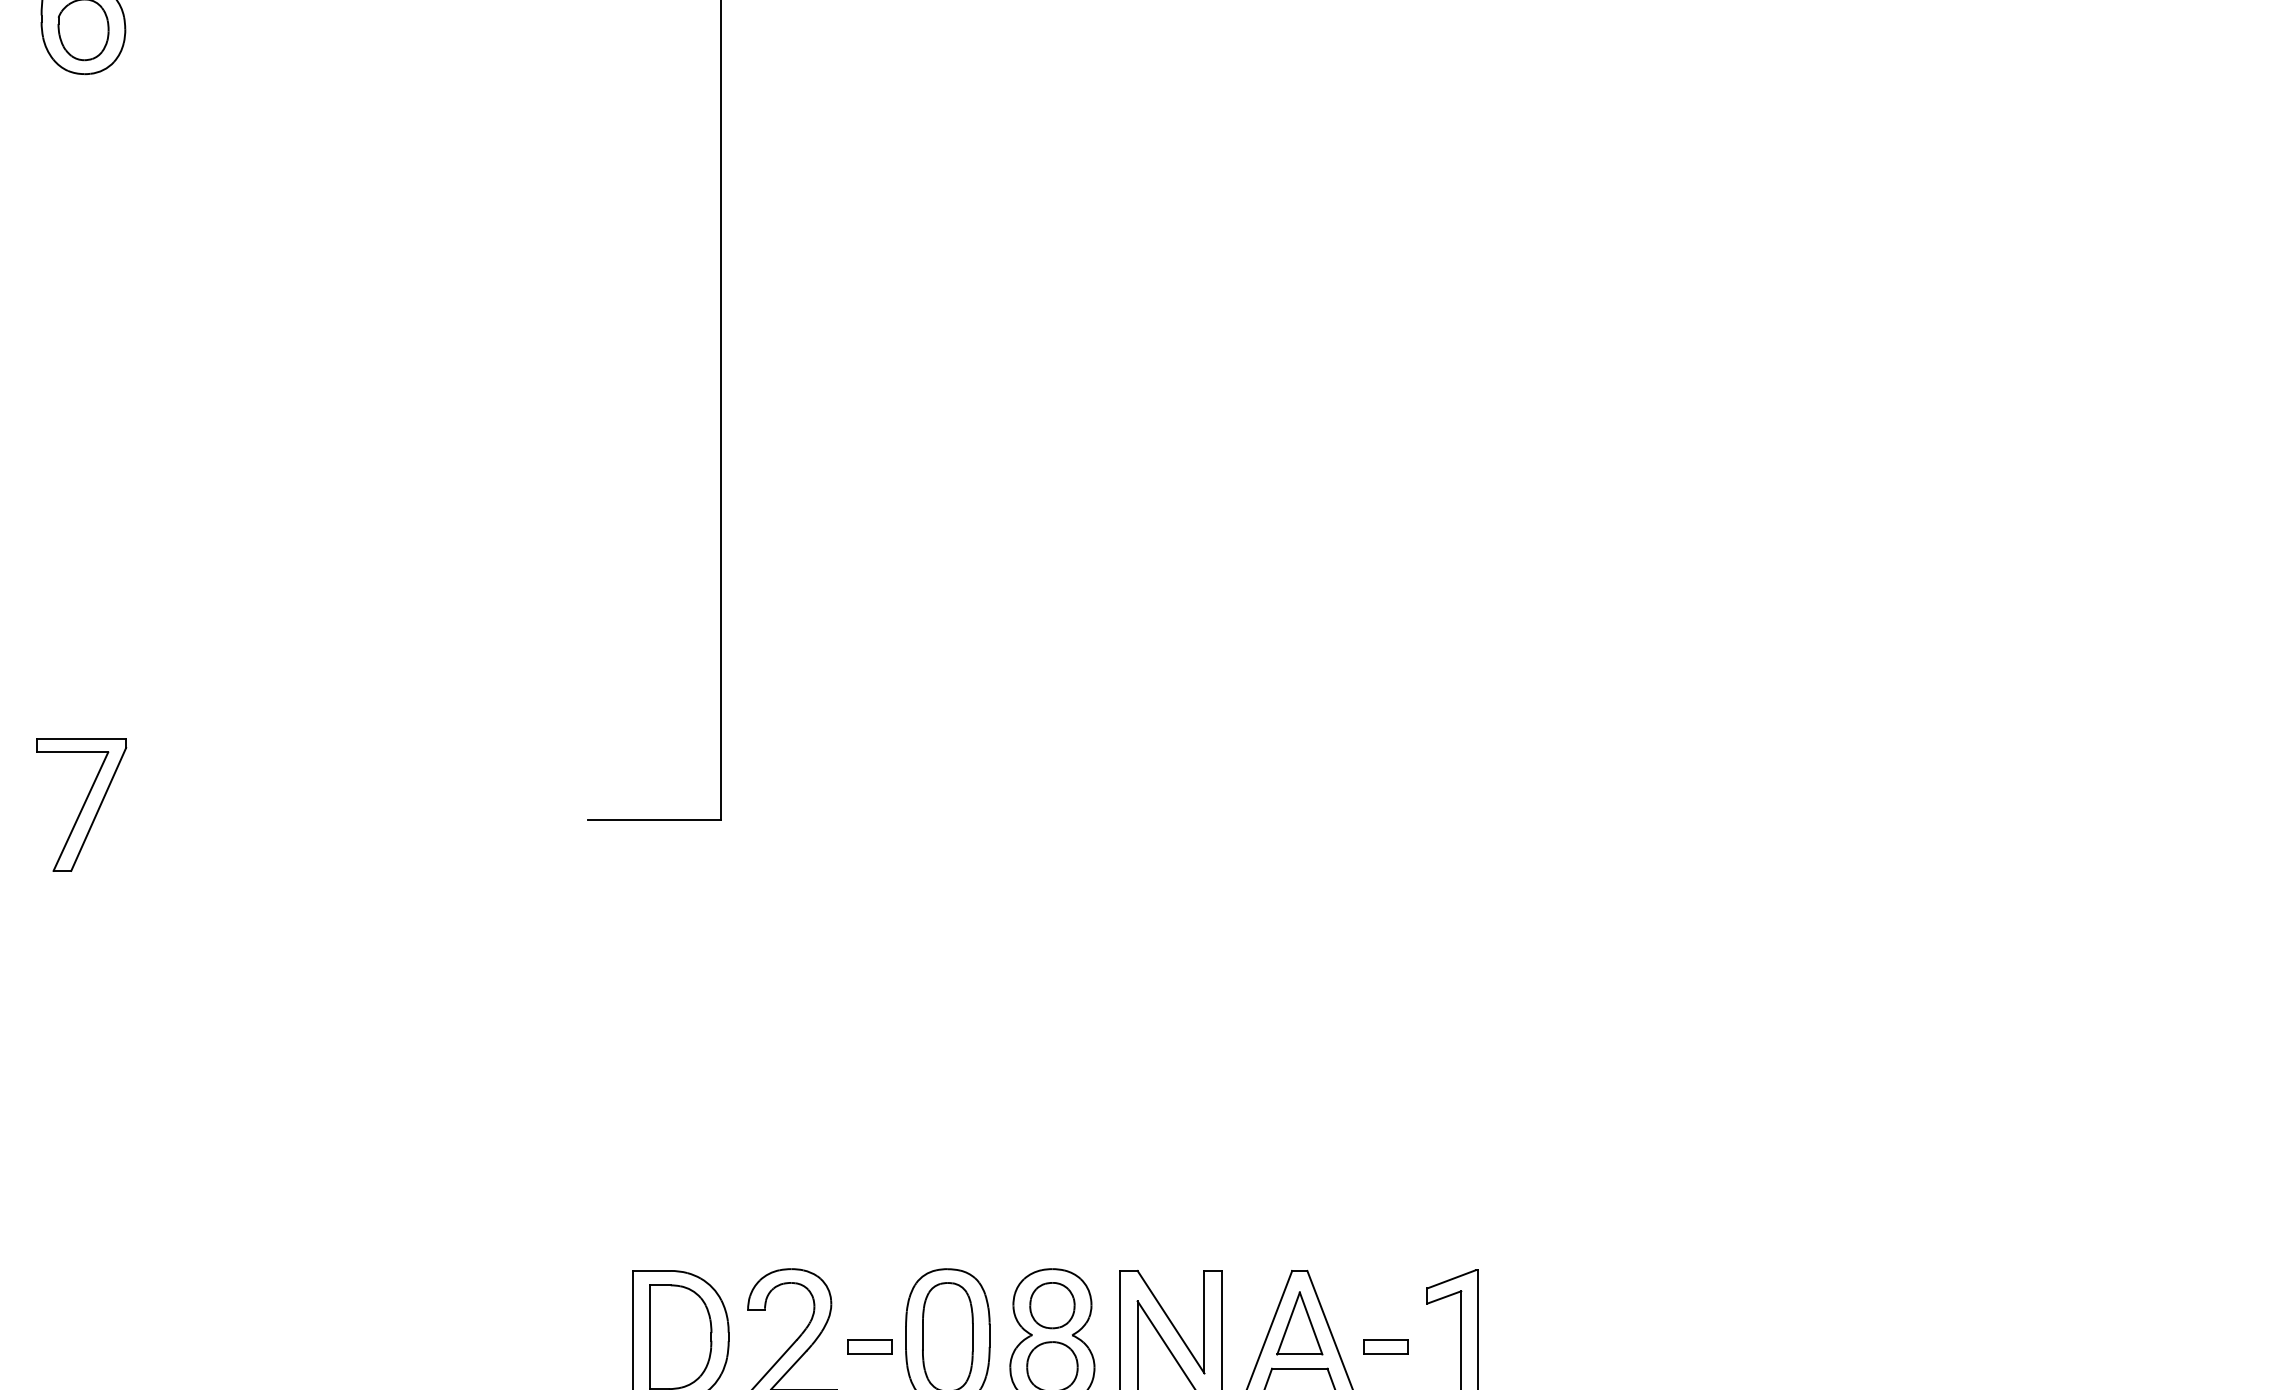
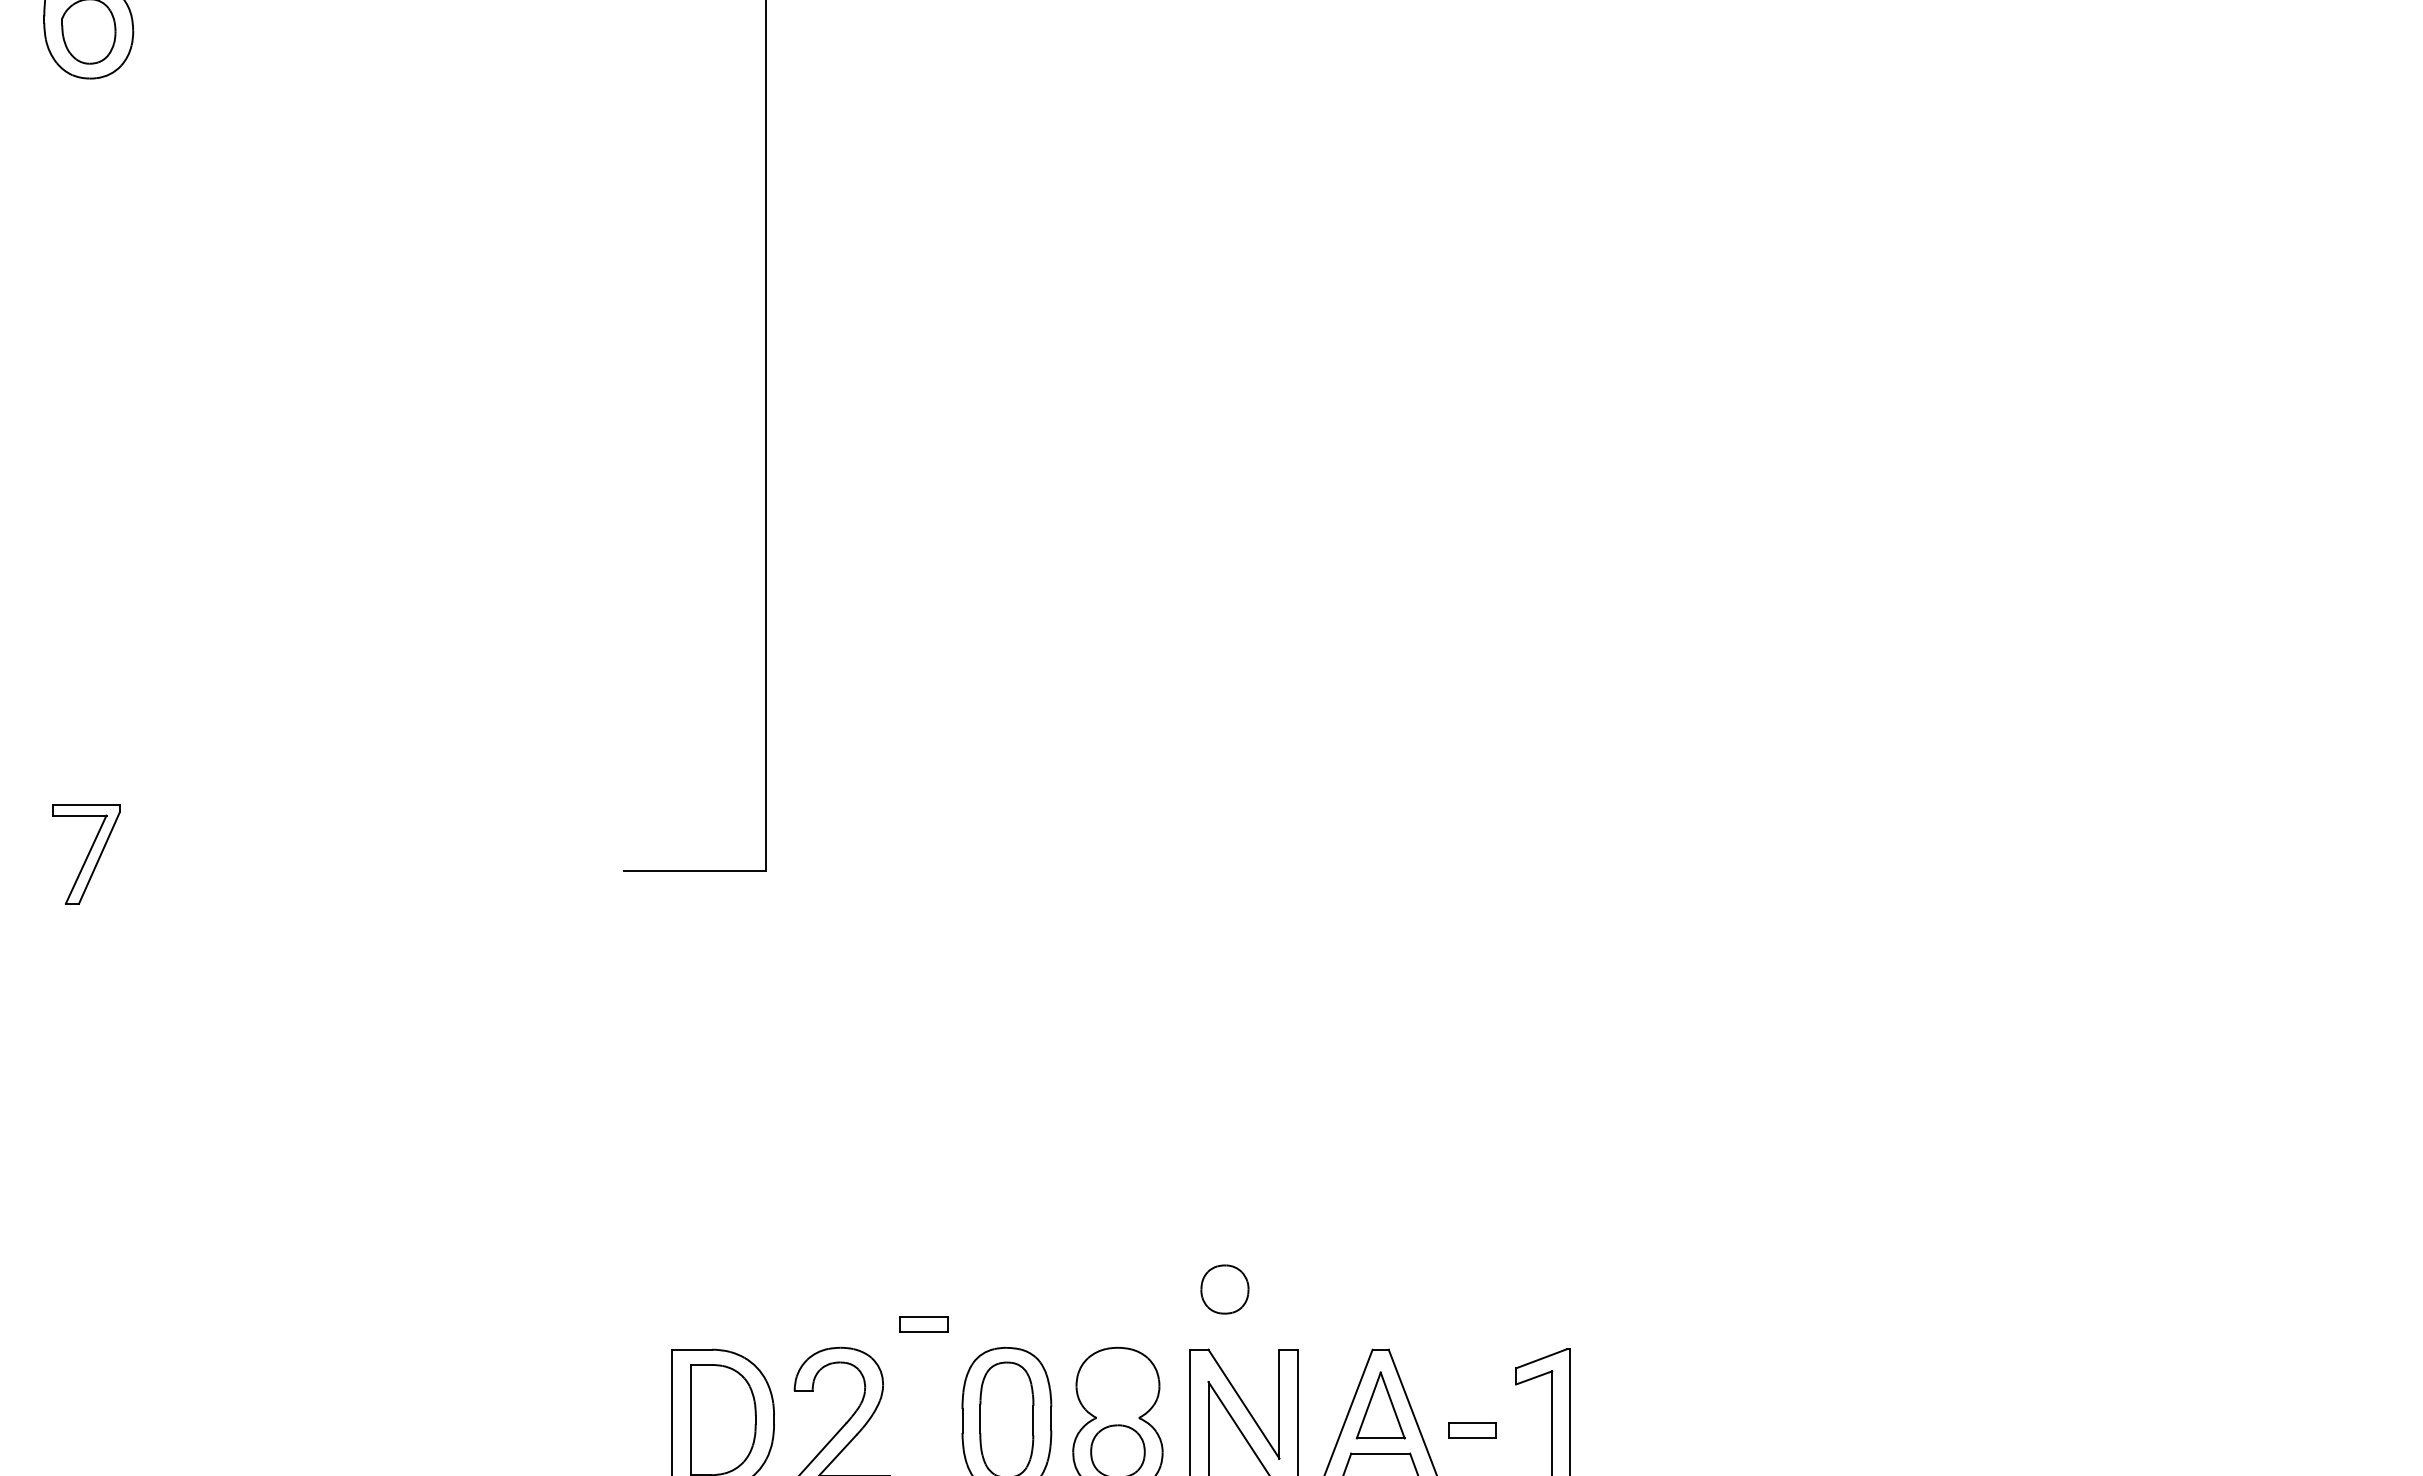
part: (81, 804) -> (86, 854), size x0.7
part: (1051, 1305) -> (1224, 1289), moved
part: (869, 1346) -> (923, 1324), moved

